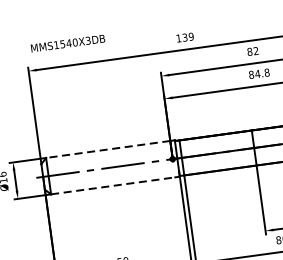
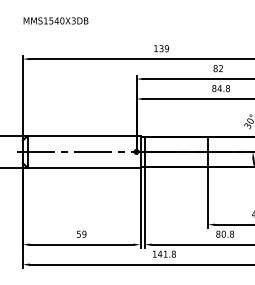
text: (67, 43) -> (55, 20), moved
line: (107, 149) -> (81, 135), dashed -> solid
line: (113, 185) -> (82, 167), dashed -> solid

